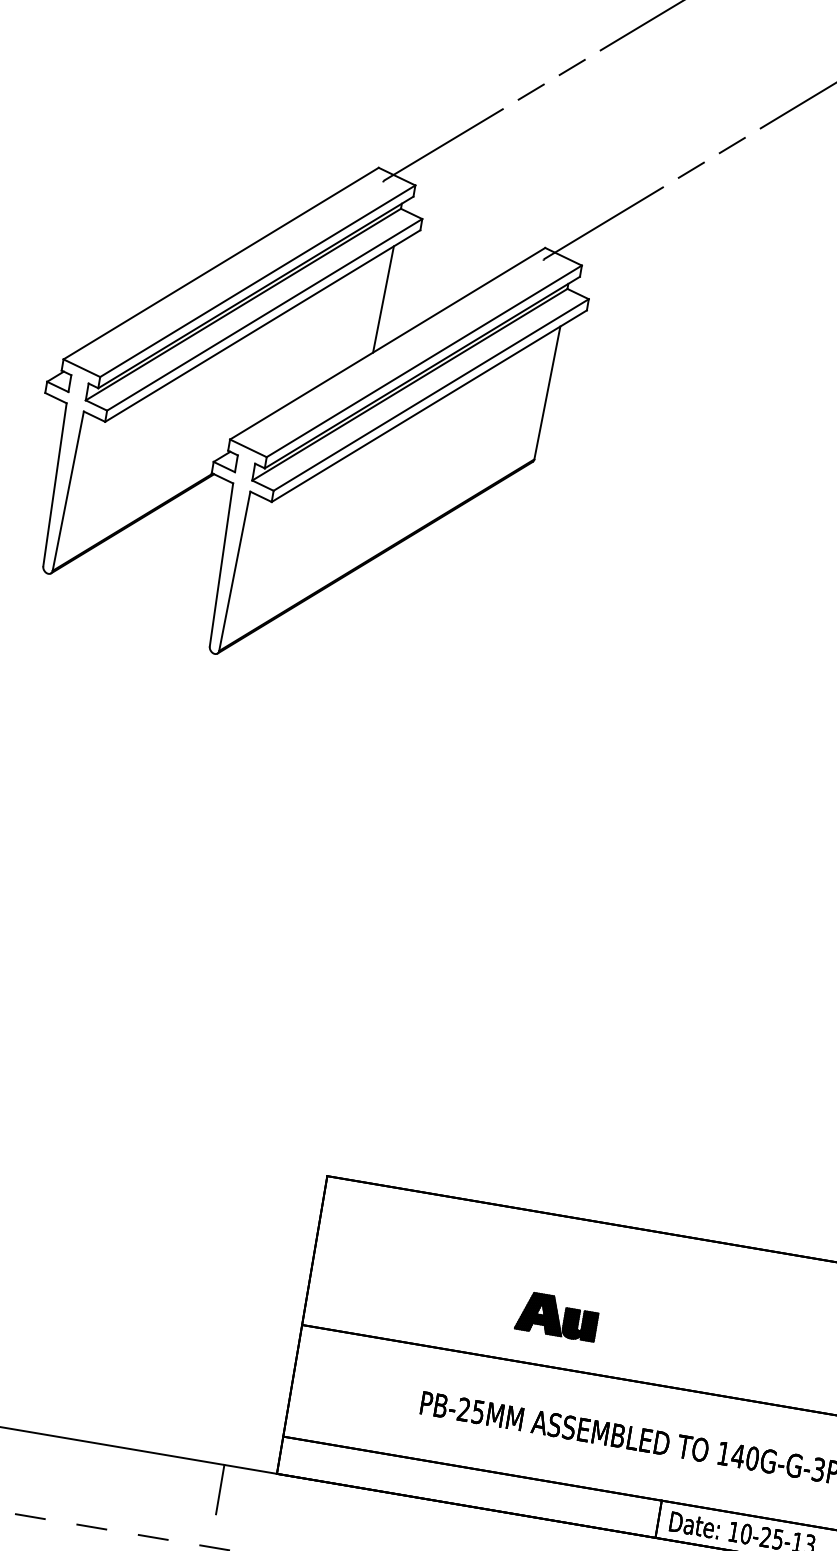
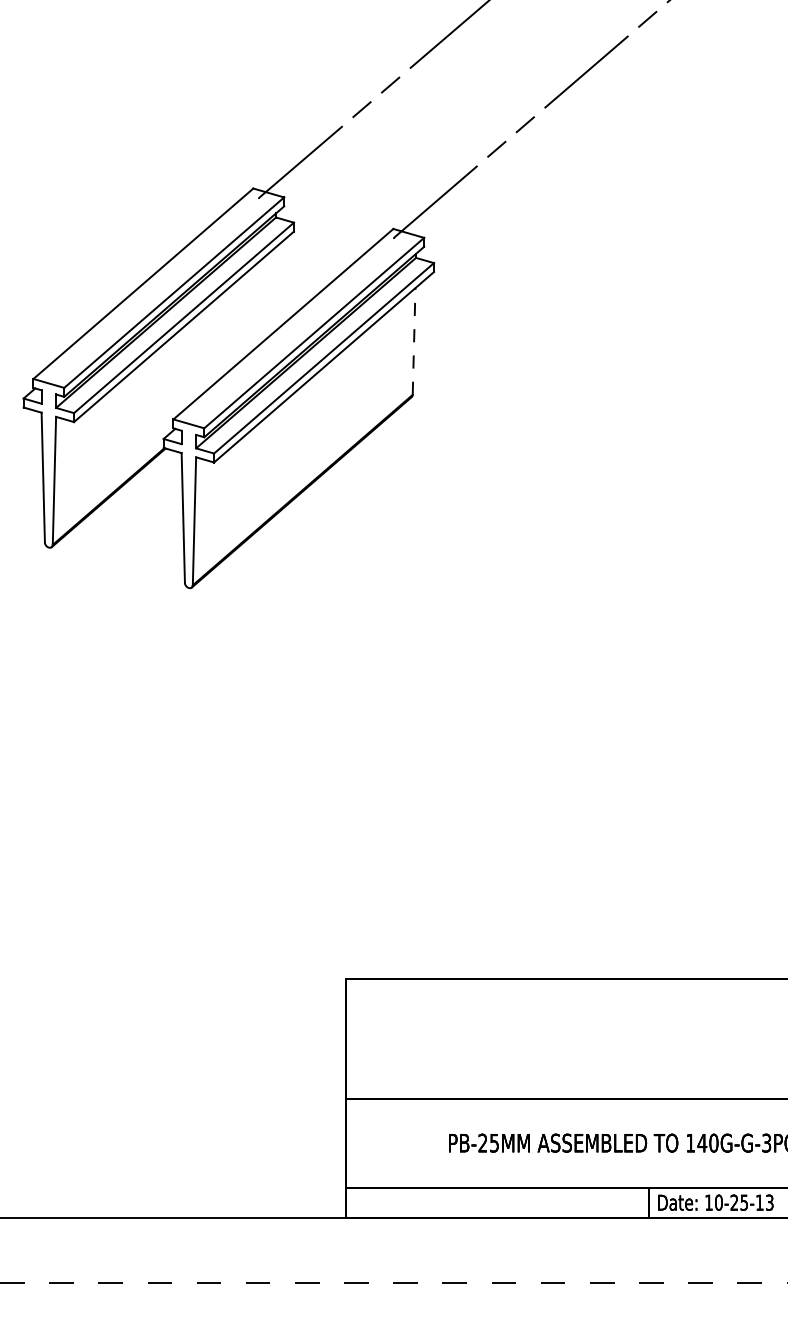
line: (383, 299) -> (274, 290), removed
line: (548, 391) -> (414, 340), solid -> dashed
part: (556, 1316) -> (542, 1058), removed
line: (219, 1489) -> (303, 1237), removed

